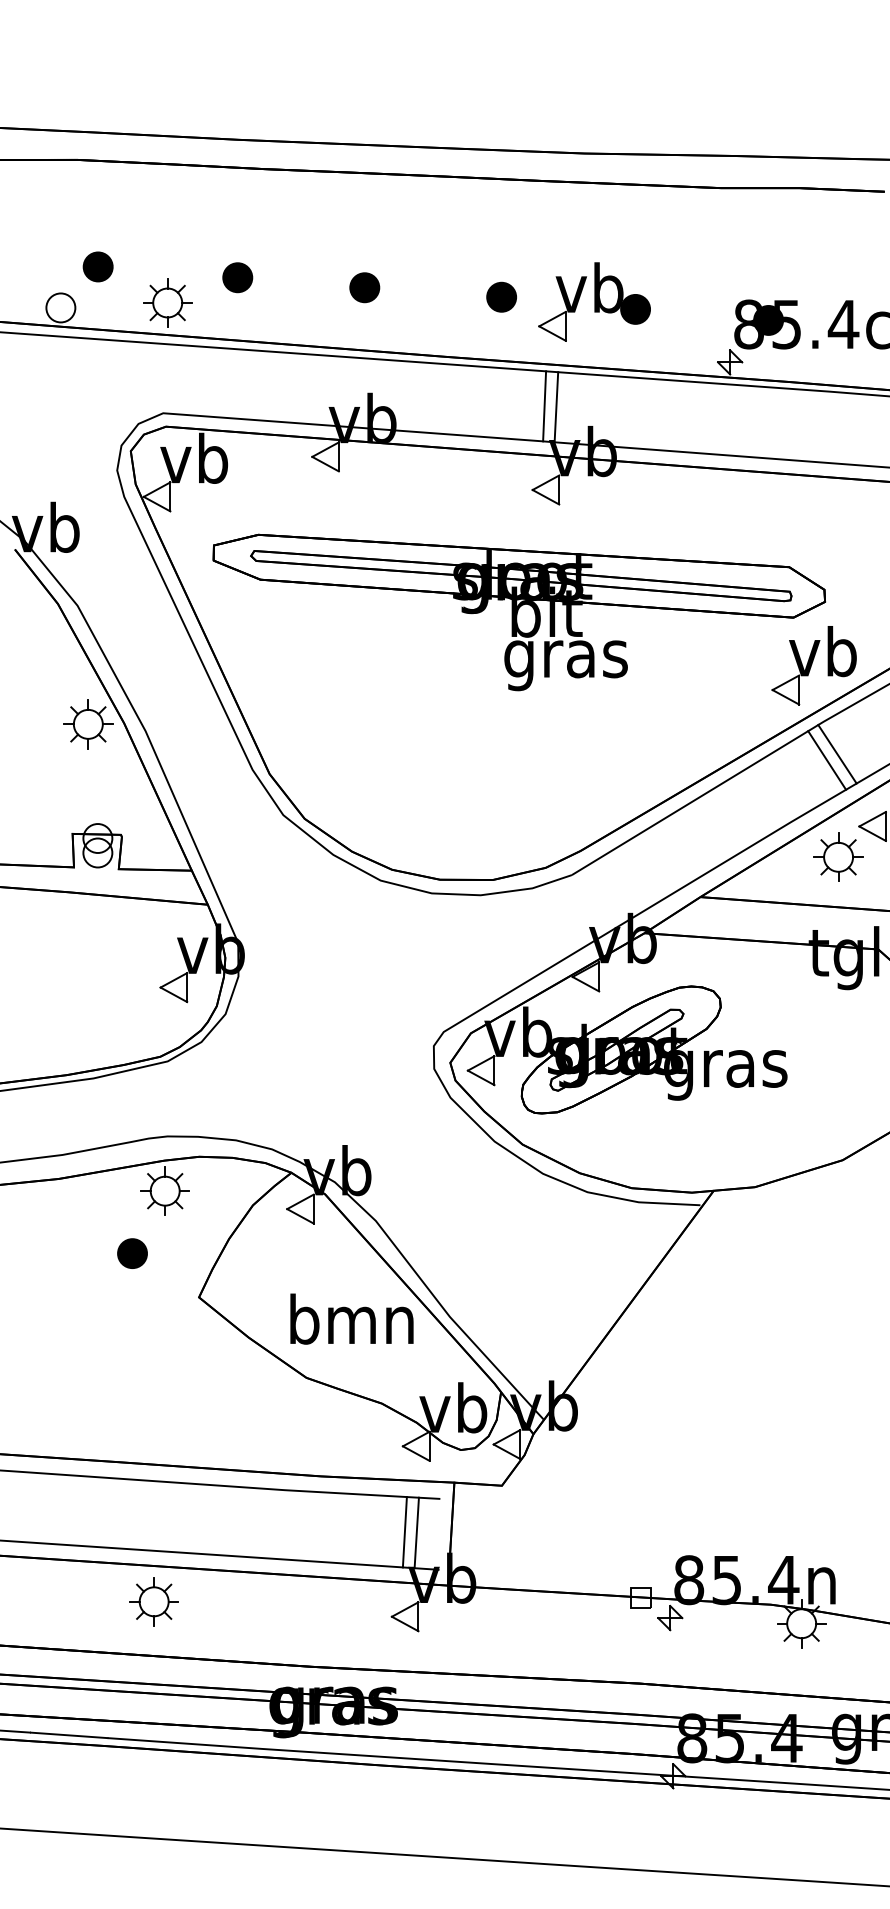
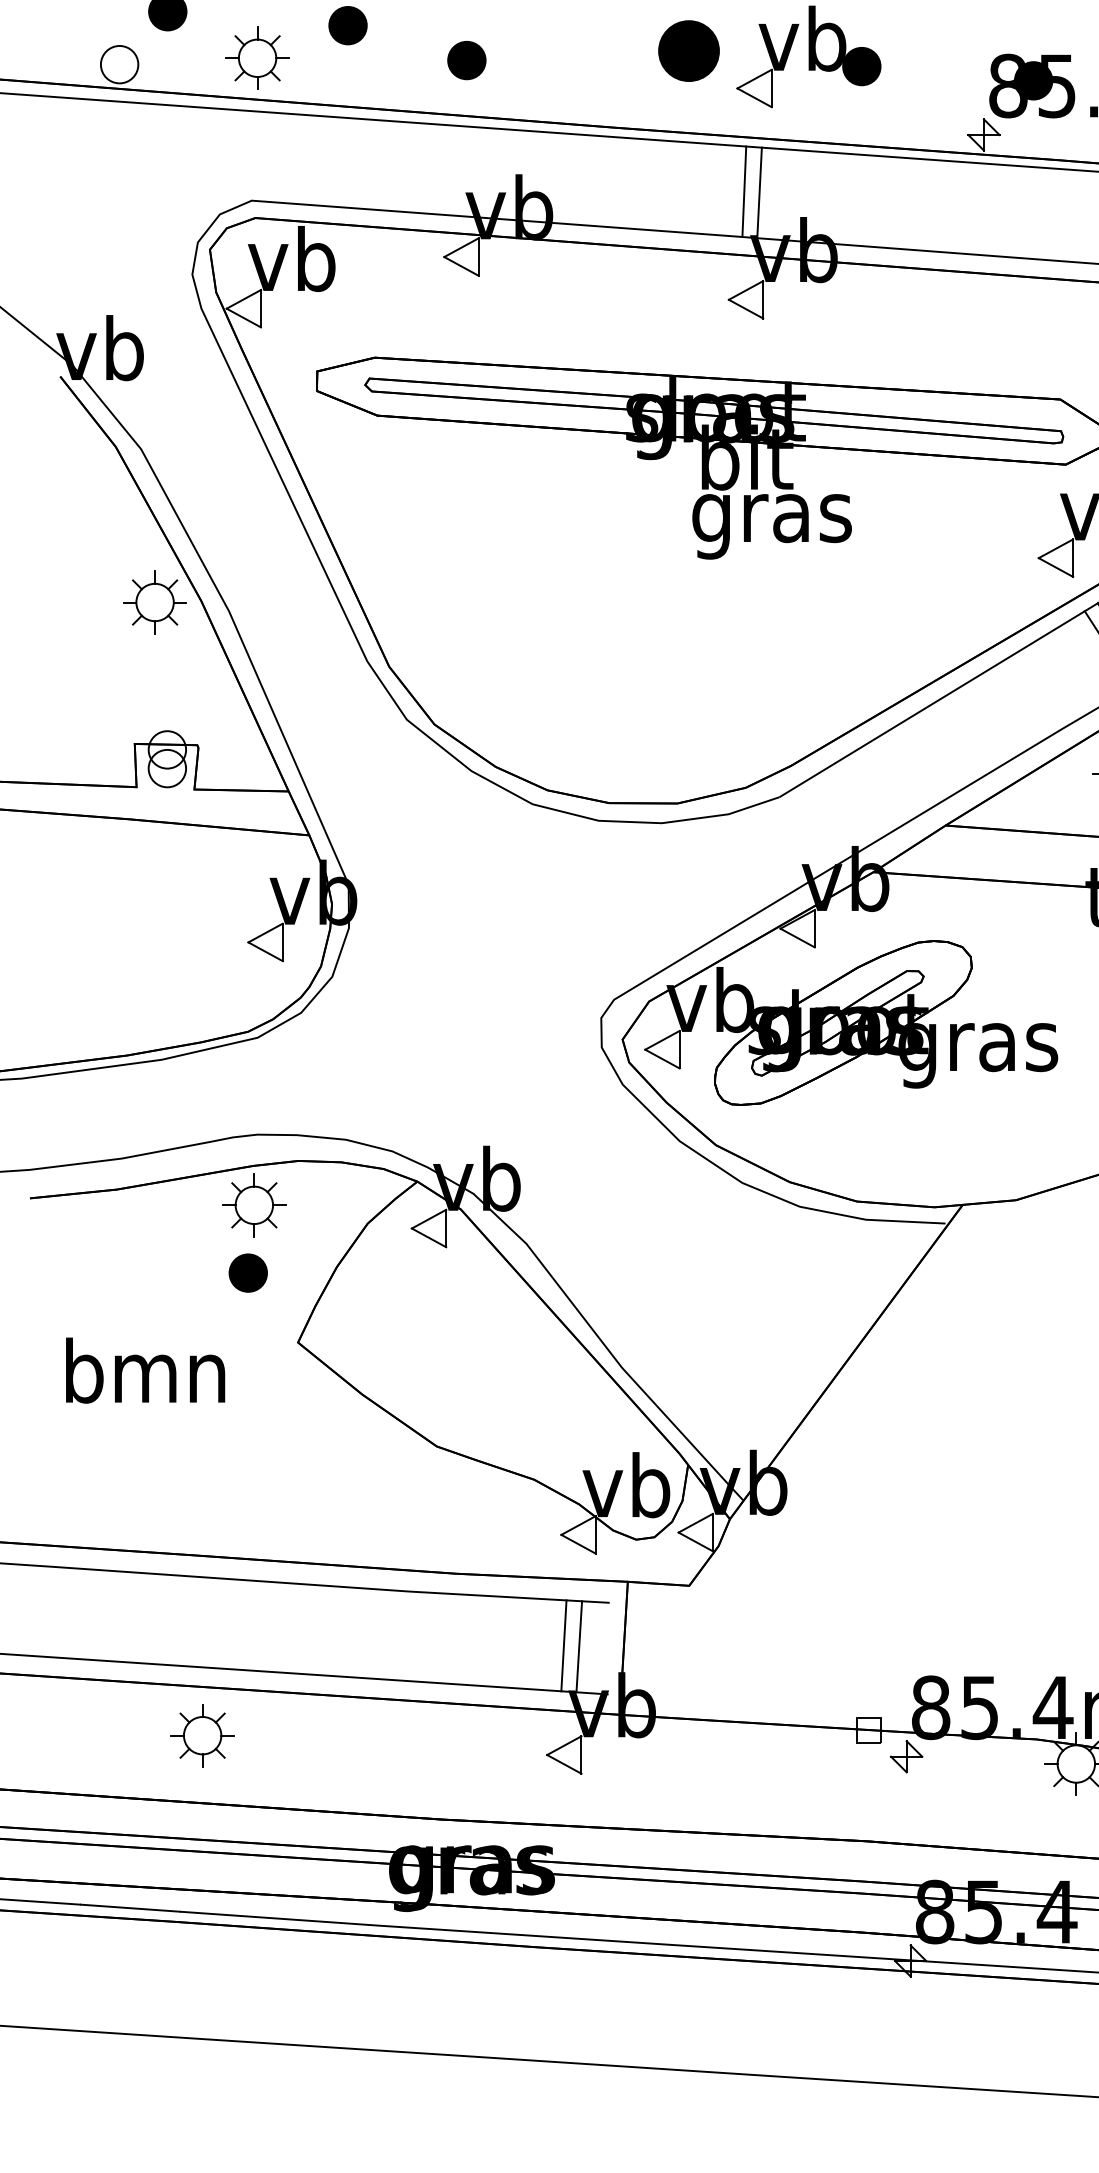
part: (364, 287) -> (466, 60), moved
part: (501, 296) -> (688, 49), size x1.6
part: (132, 1253) -> (248, 1272), moved
text: (351, 1318) -> (144, 1369), moved
part: (153, 1601) -> (201, 1735), moved

